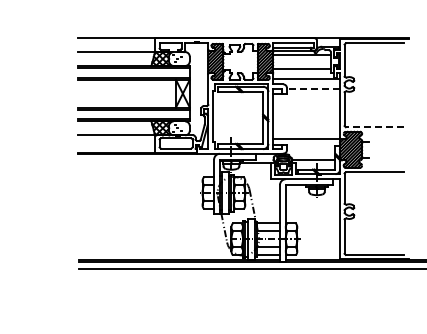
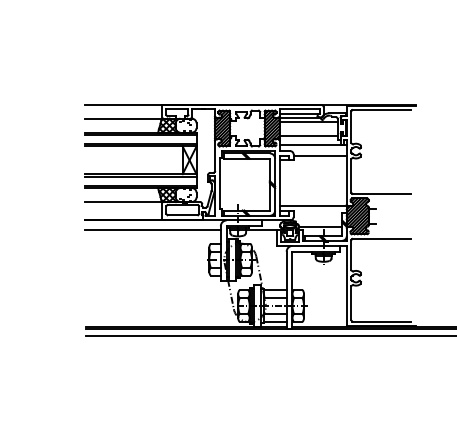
line: (313, 88) -> (320, 155), dashed -> solid
line: (374, 126) -> (381, 193), dashed -> solid
line: (145, 162) -> (152, 229), added

